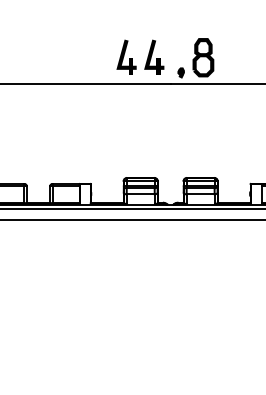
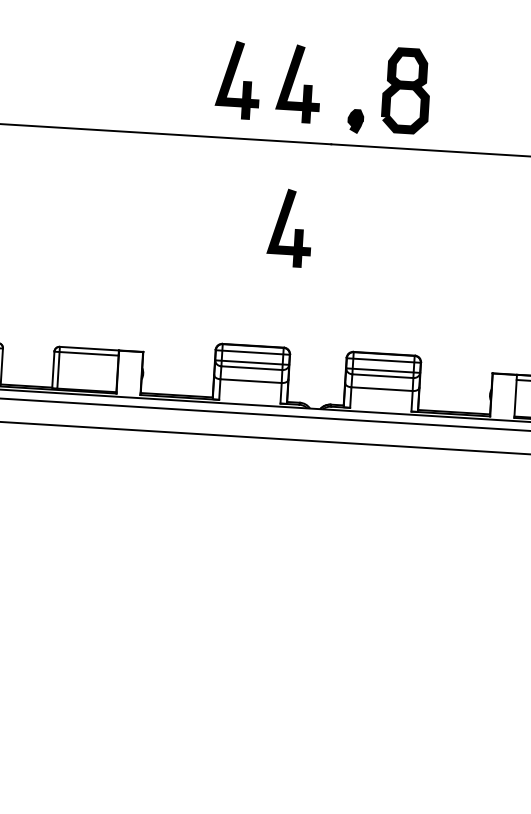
part: (154, 122) -> (290, 225), added

